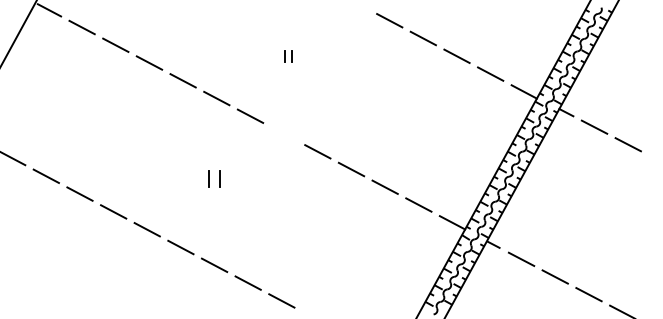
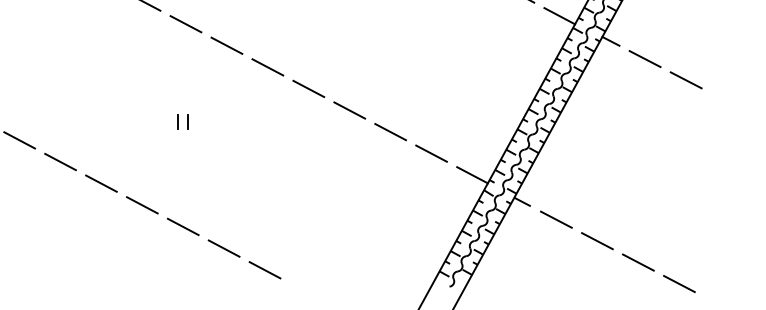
line: (283, 133) -> (267, 66), added
part: (214, 179) -> (183, 122), size x0.71

